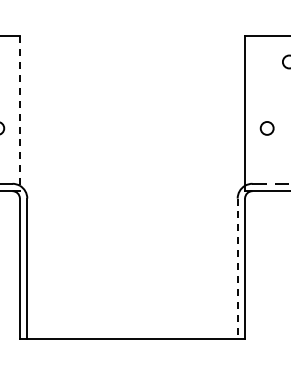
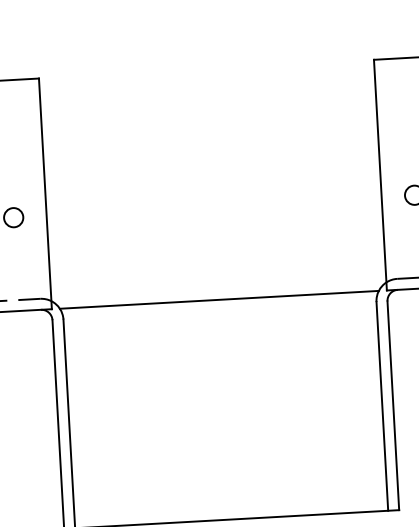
line: (19, 113) -> (44, 193), dashed -> solid
line: (132, 191) -> (219, 300), added
line: (237, 269) -> (382, 407), dashed -> solid

